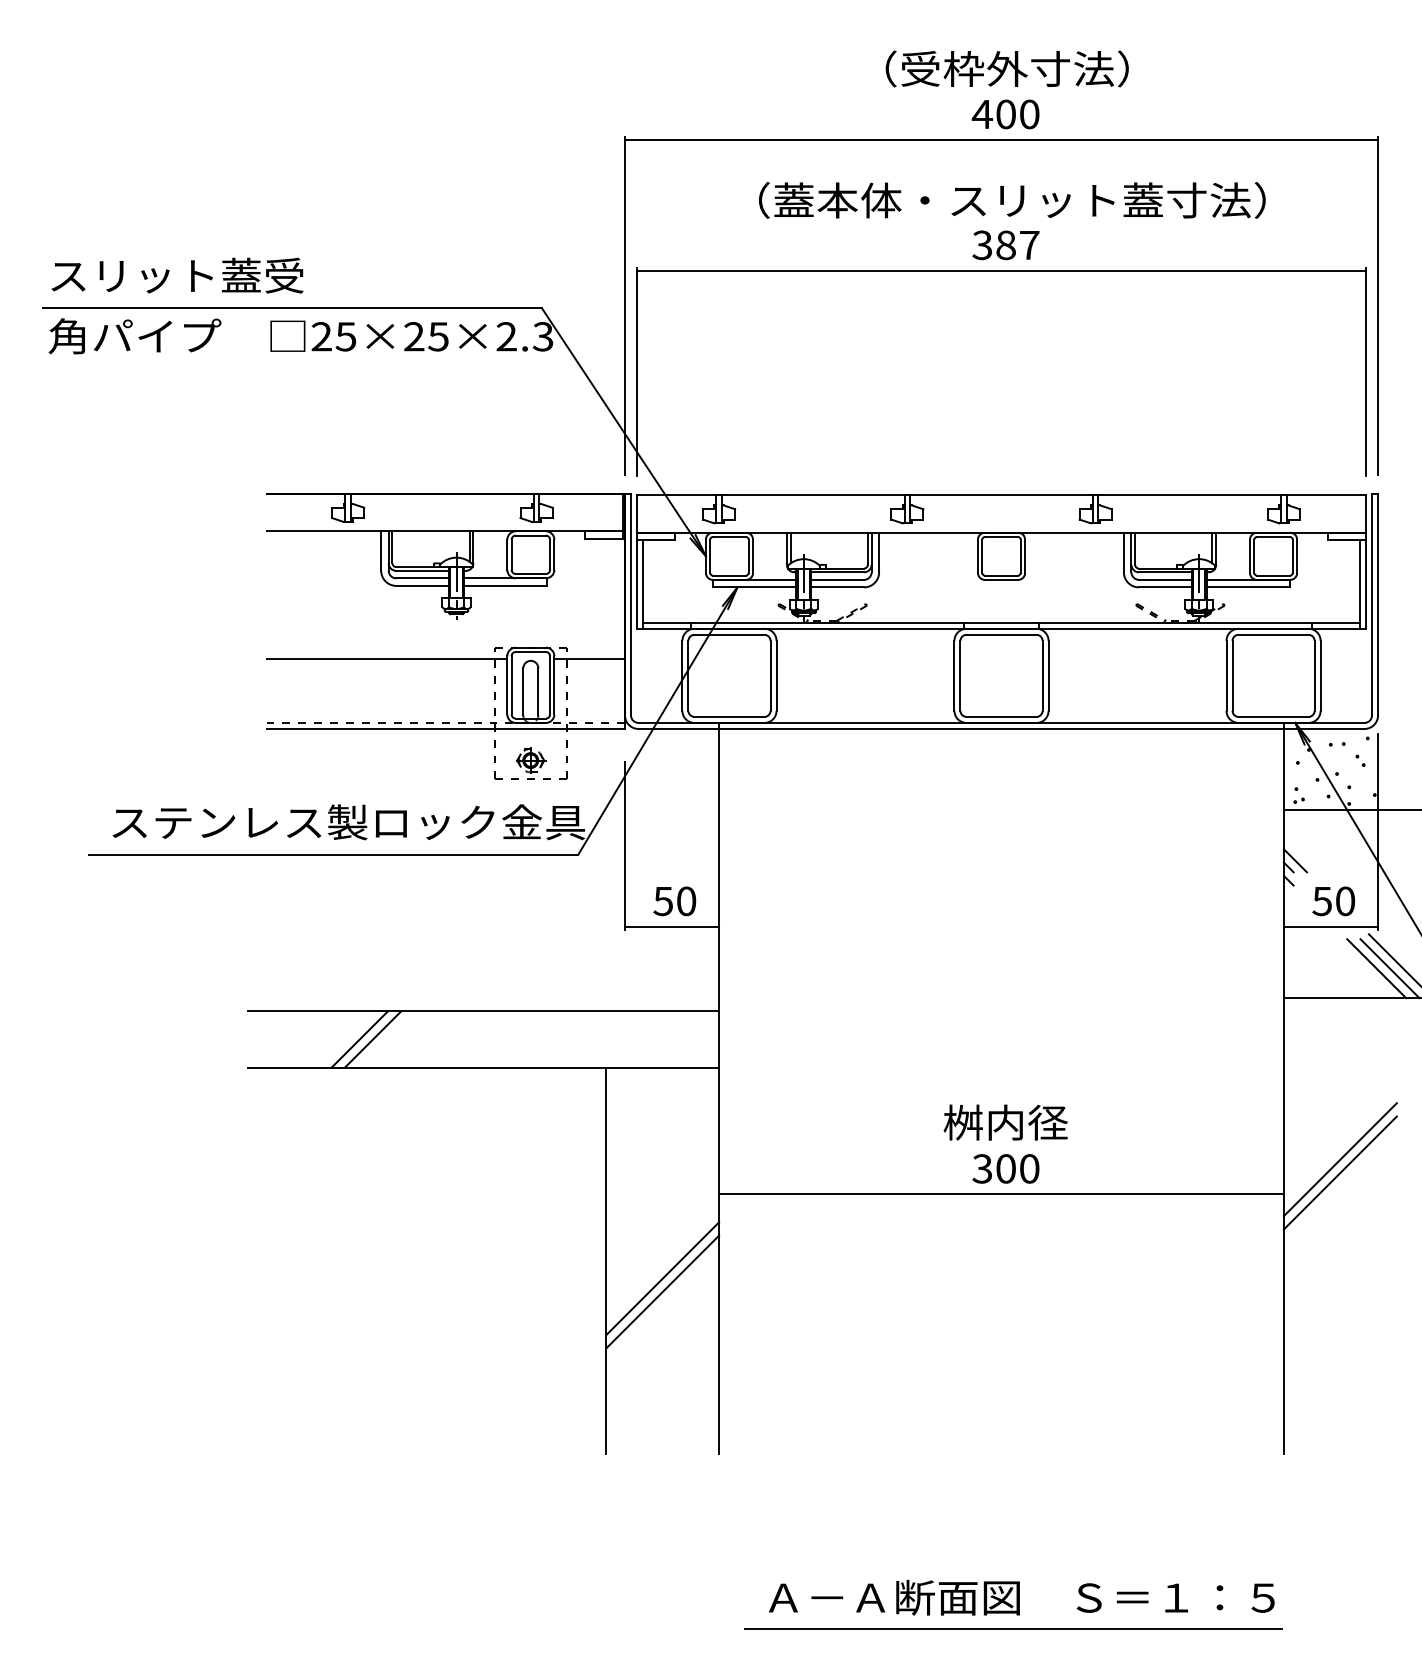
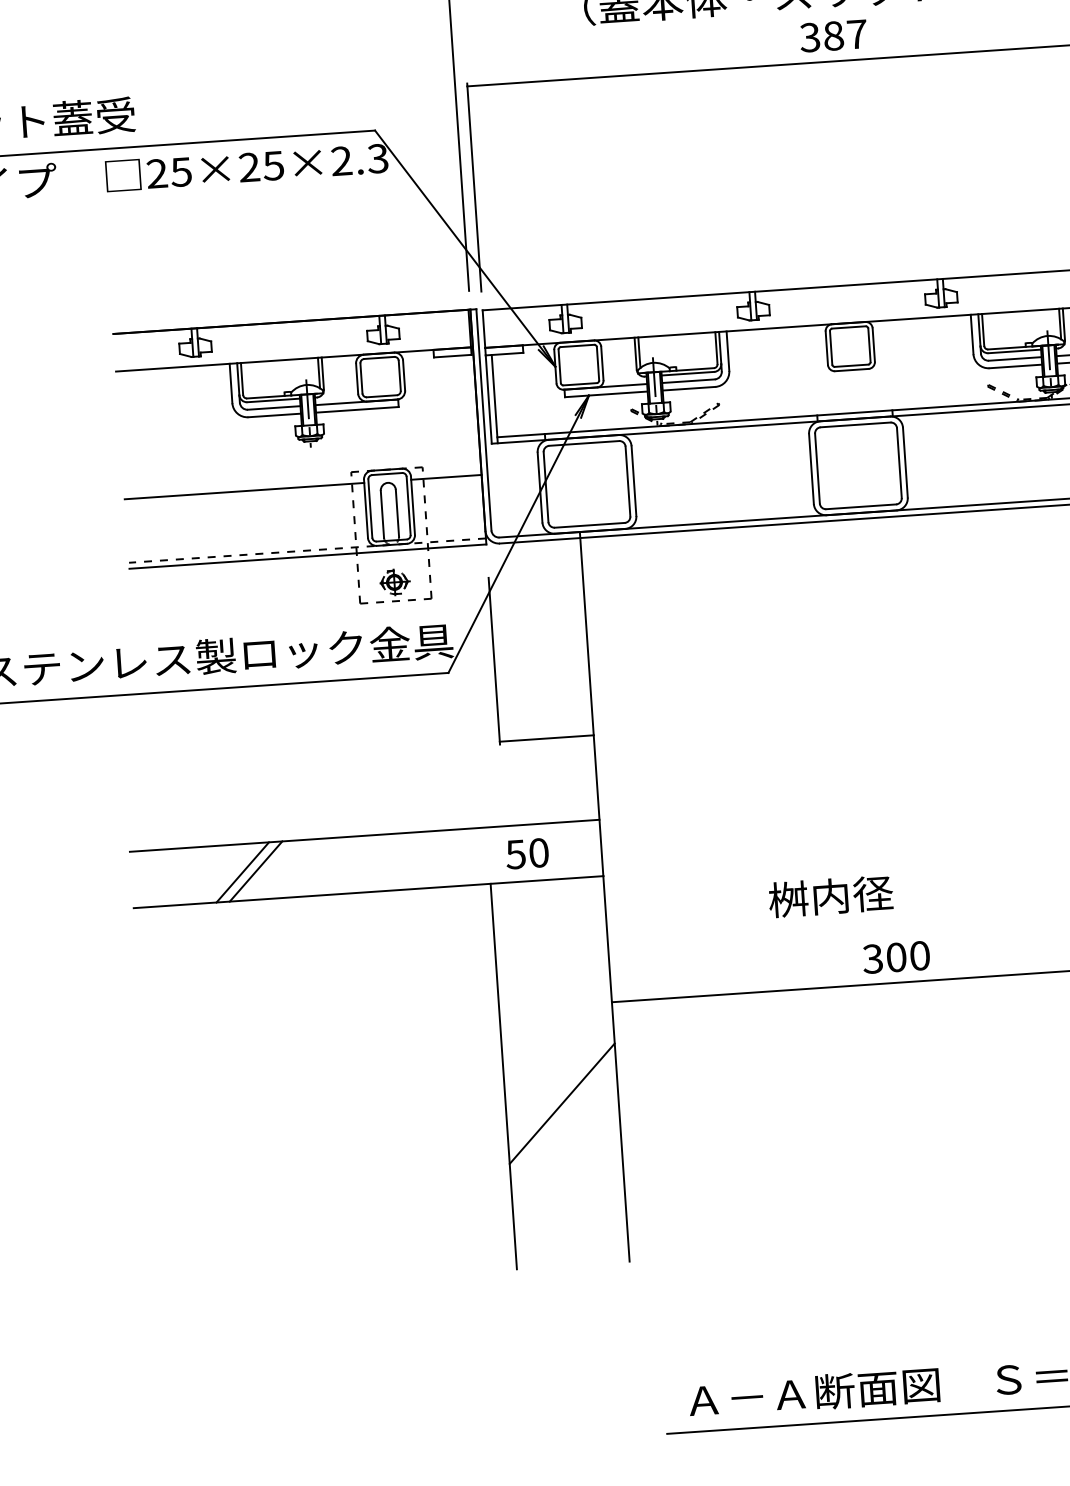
text: (674, 901) -> (527, 853), moved
text: (1005, 1122) -> (830, 896), moved
line: (662, 1278) -> (561, 1090), removed

